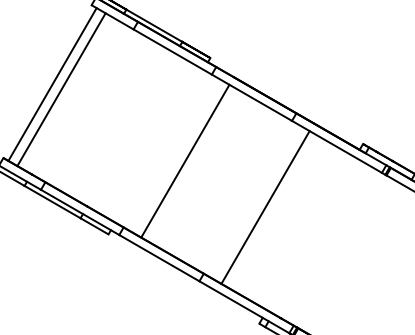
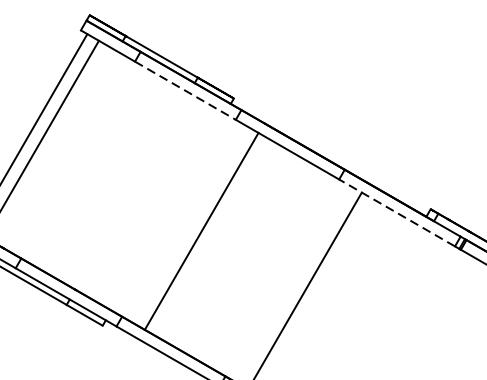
line: (173, 52) -> (186, 91), solid -> dashed
line: (337, 146) -> (397, 212), solid -> dashed

